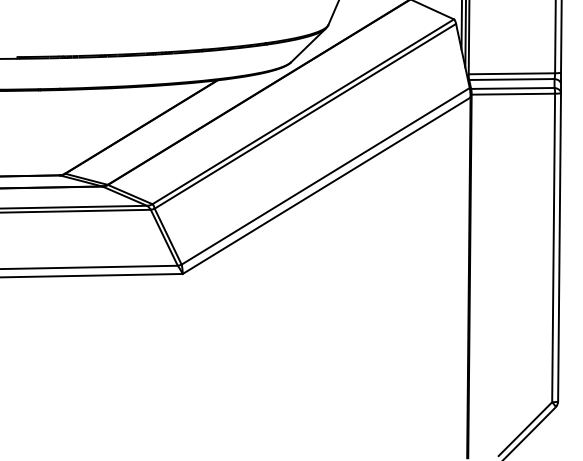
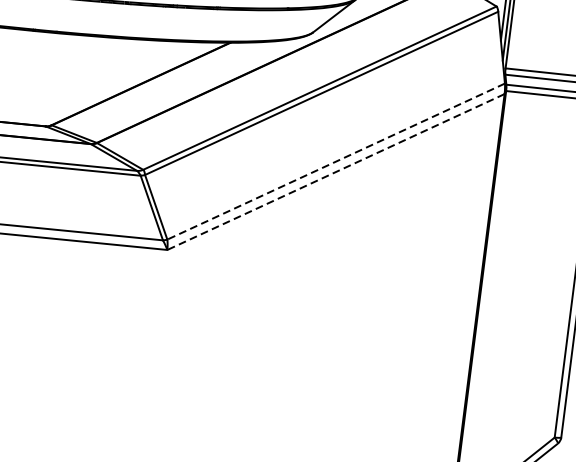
line: (325, 176) -> (335, 161), solid -> dashed
line: (326, 185) -> (335, 171), solid -> dashed

